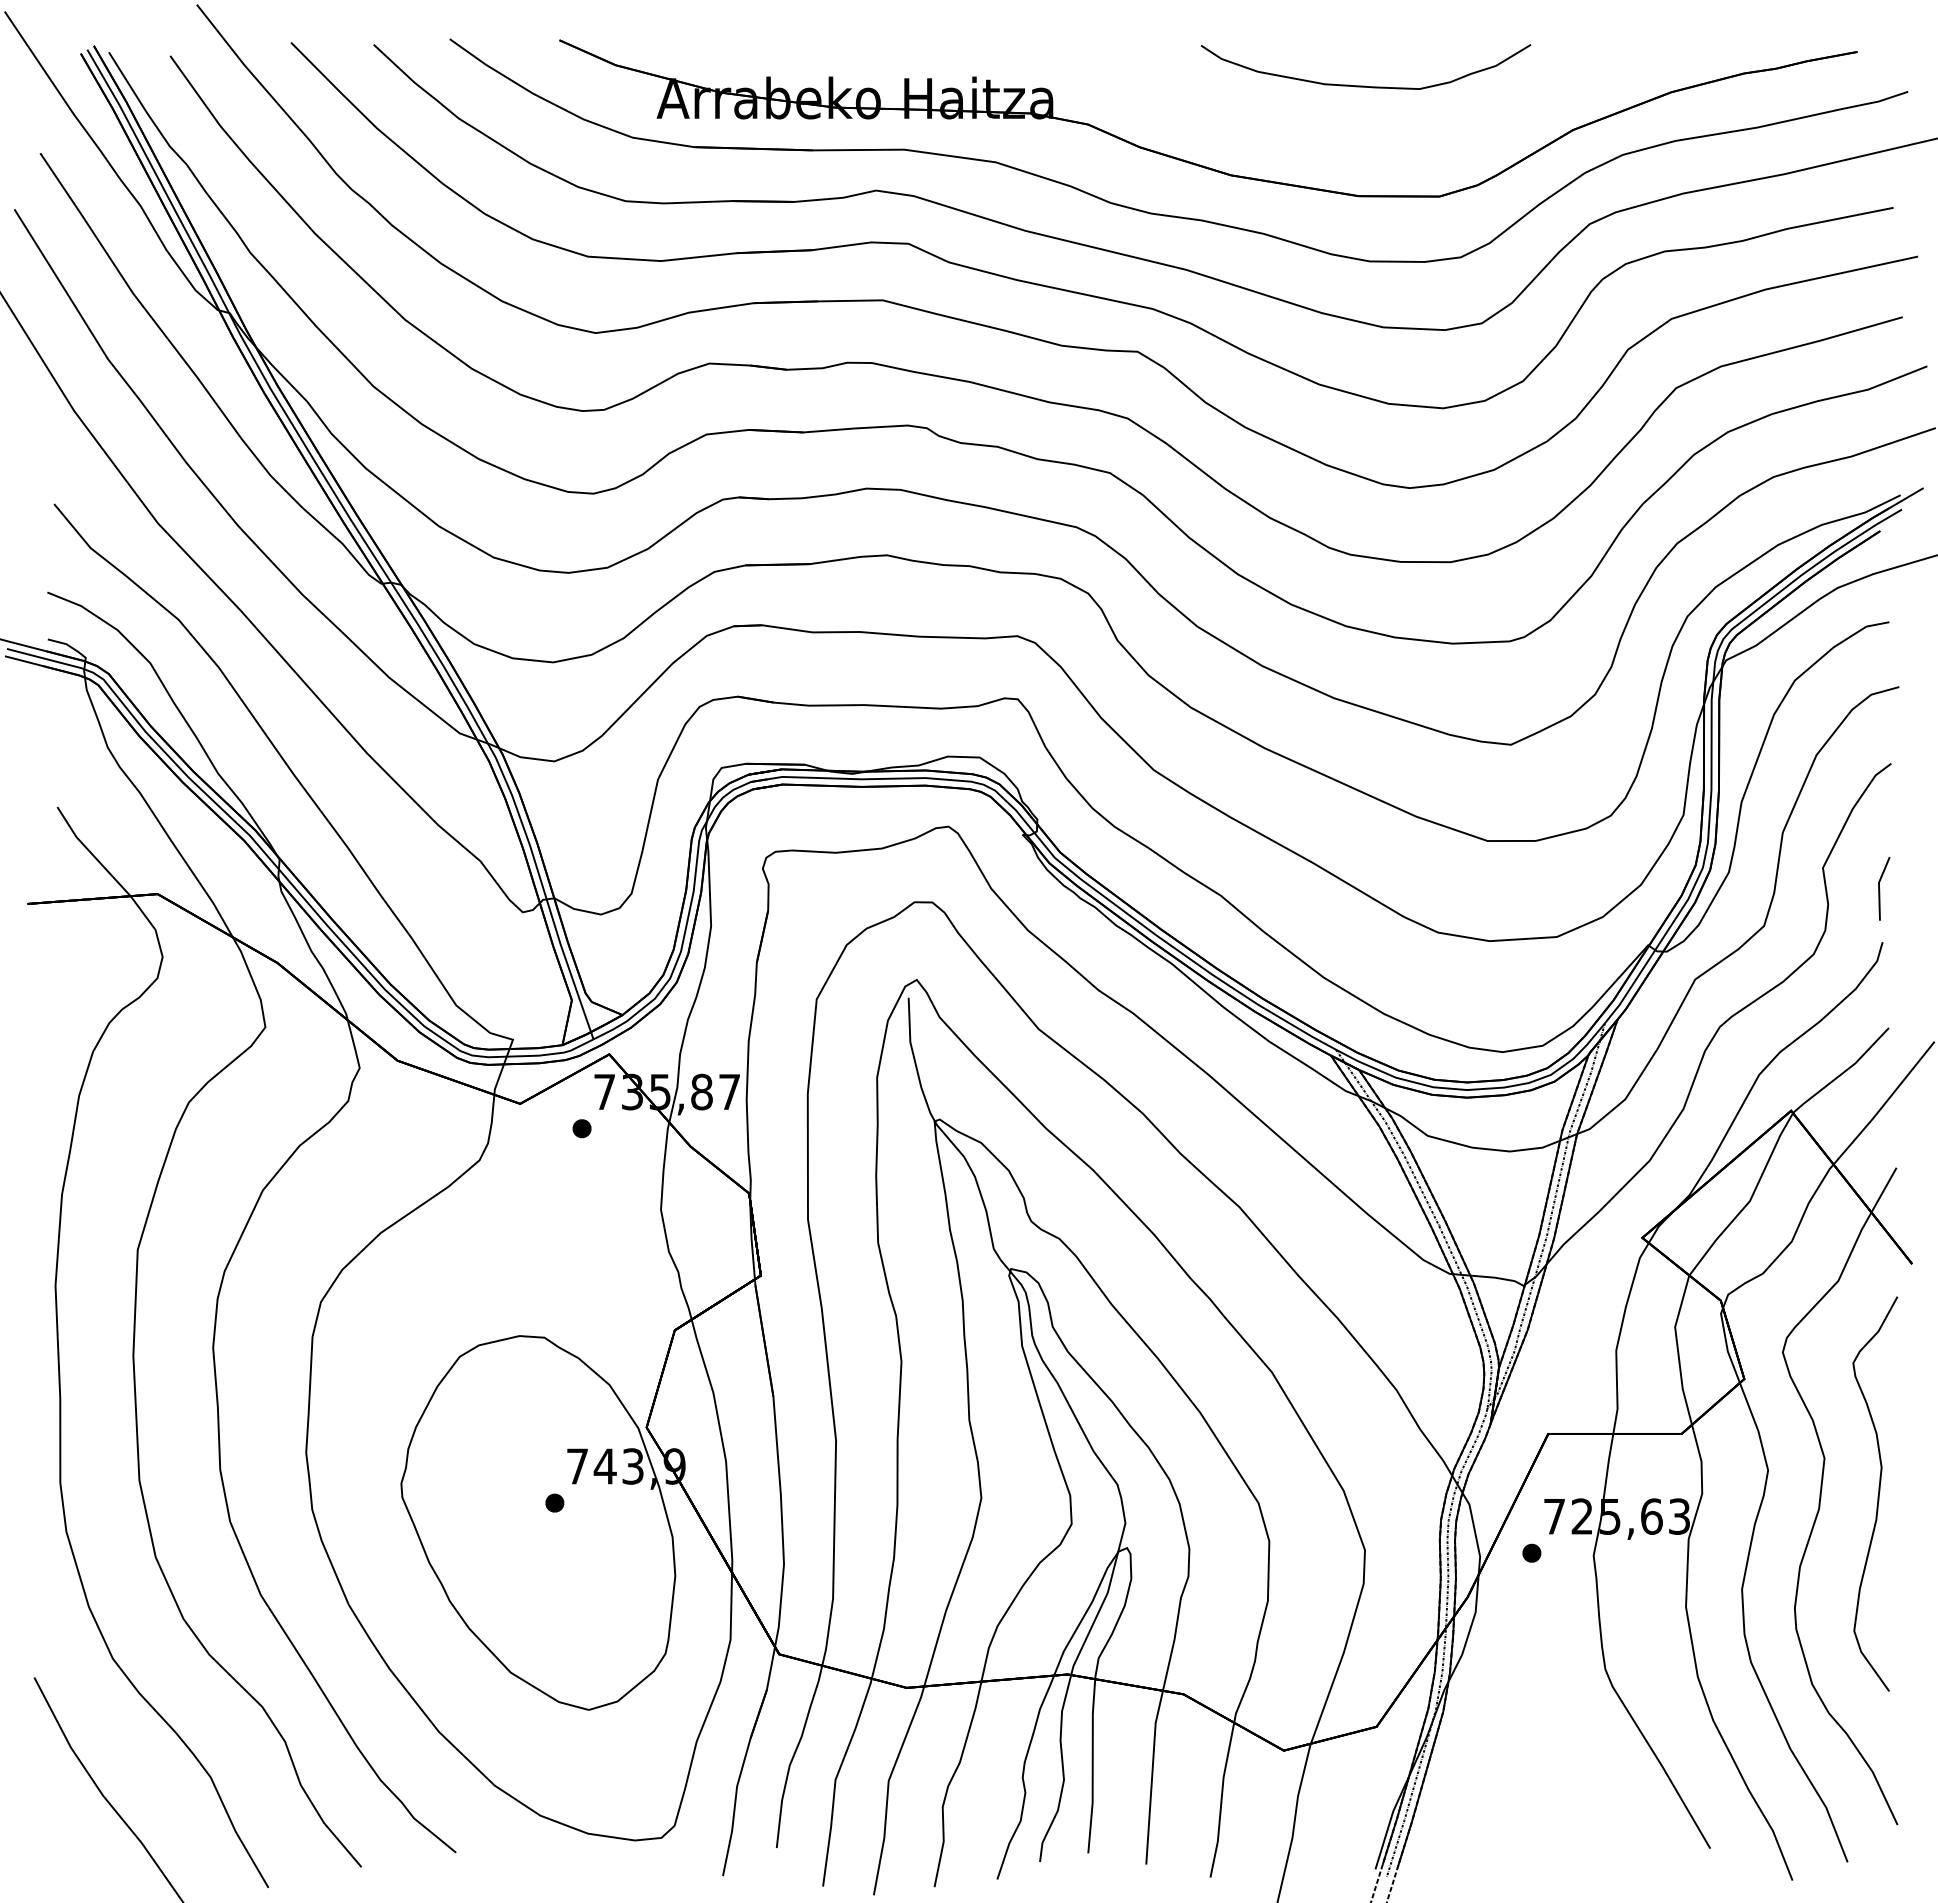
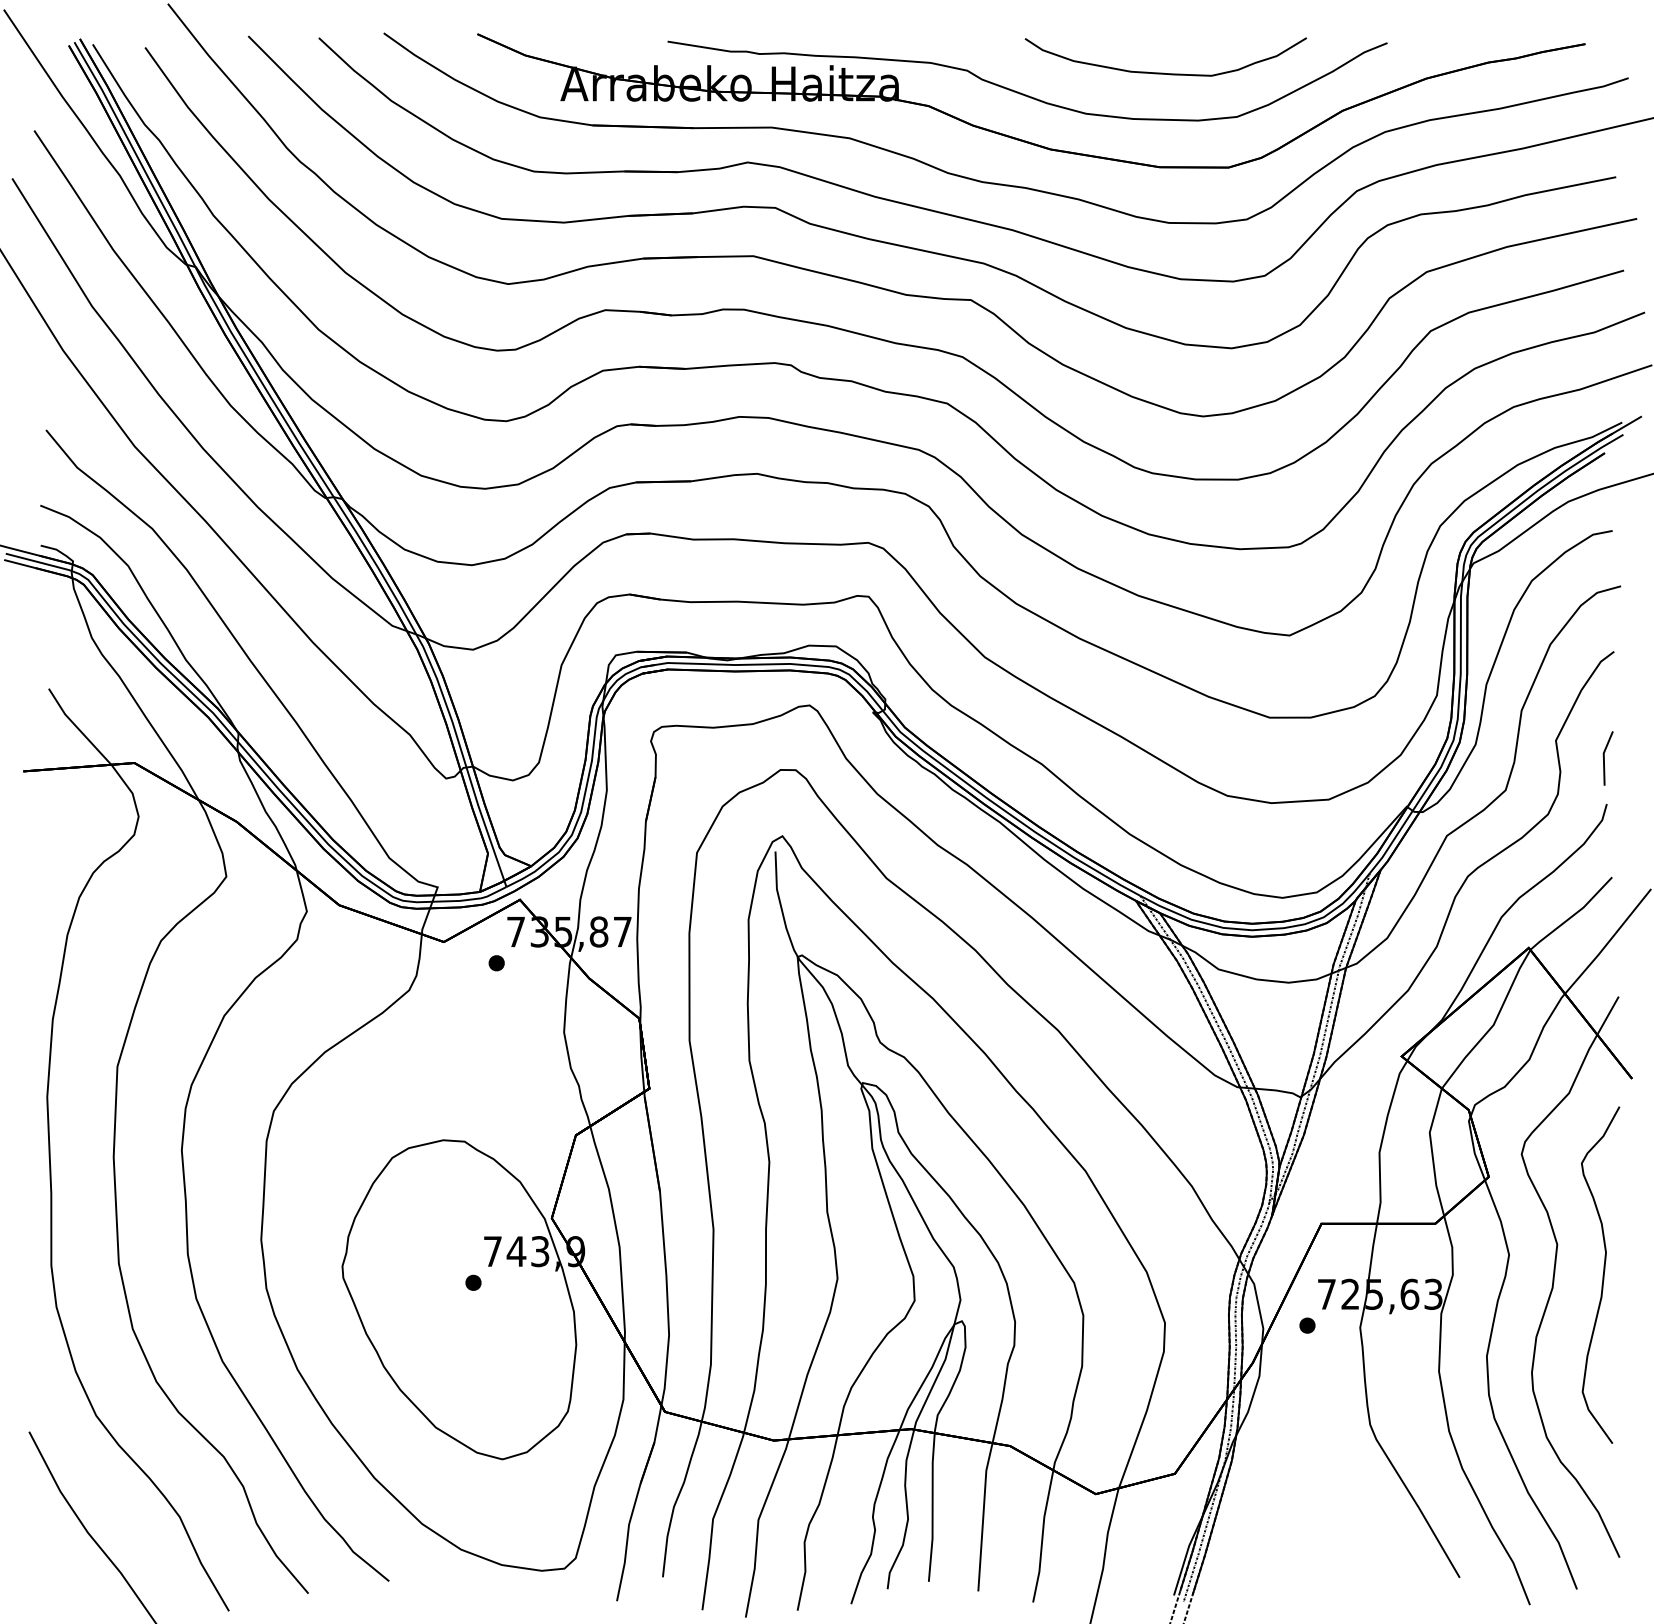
part: (1198, 109) -> (1022, 93), added

